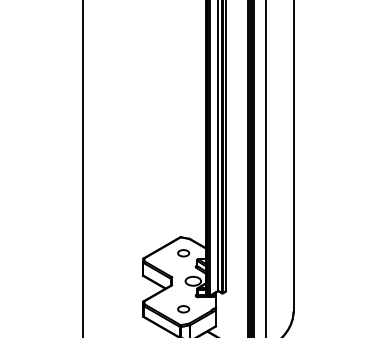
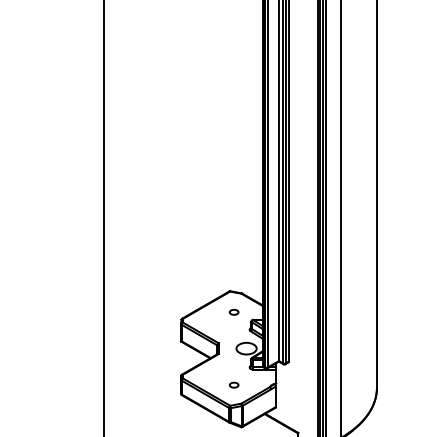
part: (183, 253) -> (233, 312), size x0.6
part: (183, 309) -> (233, 385), size x0.6

